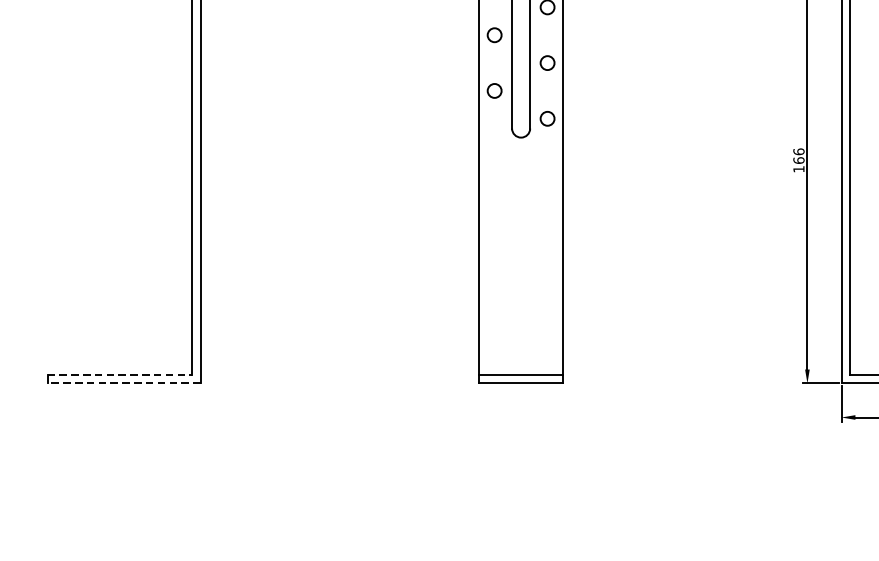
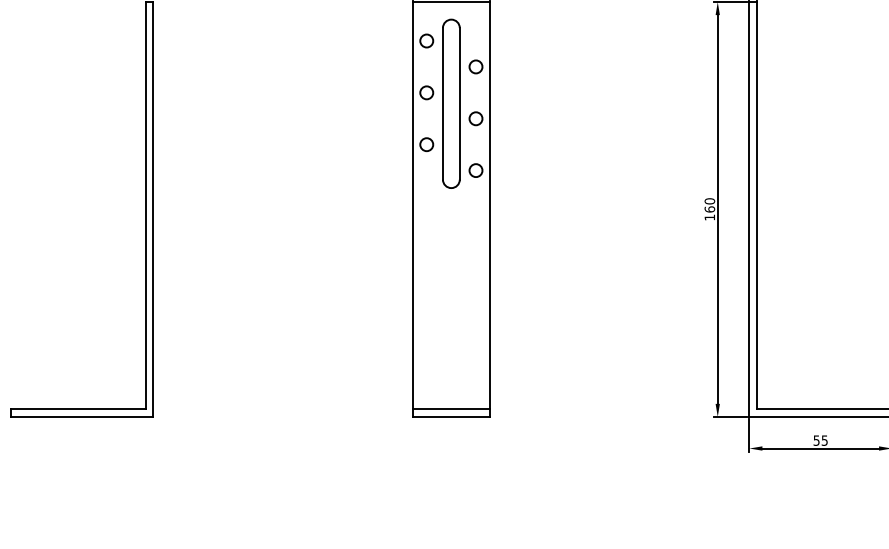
text: (798, 152) -> (709, 201), 166 -> 160
line: (120, 375) -> (78, 409), dashed -> solid
line: (123, 383) -> (81, 416), dashed -> solid

